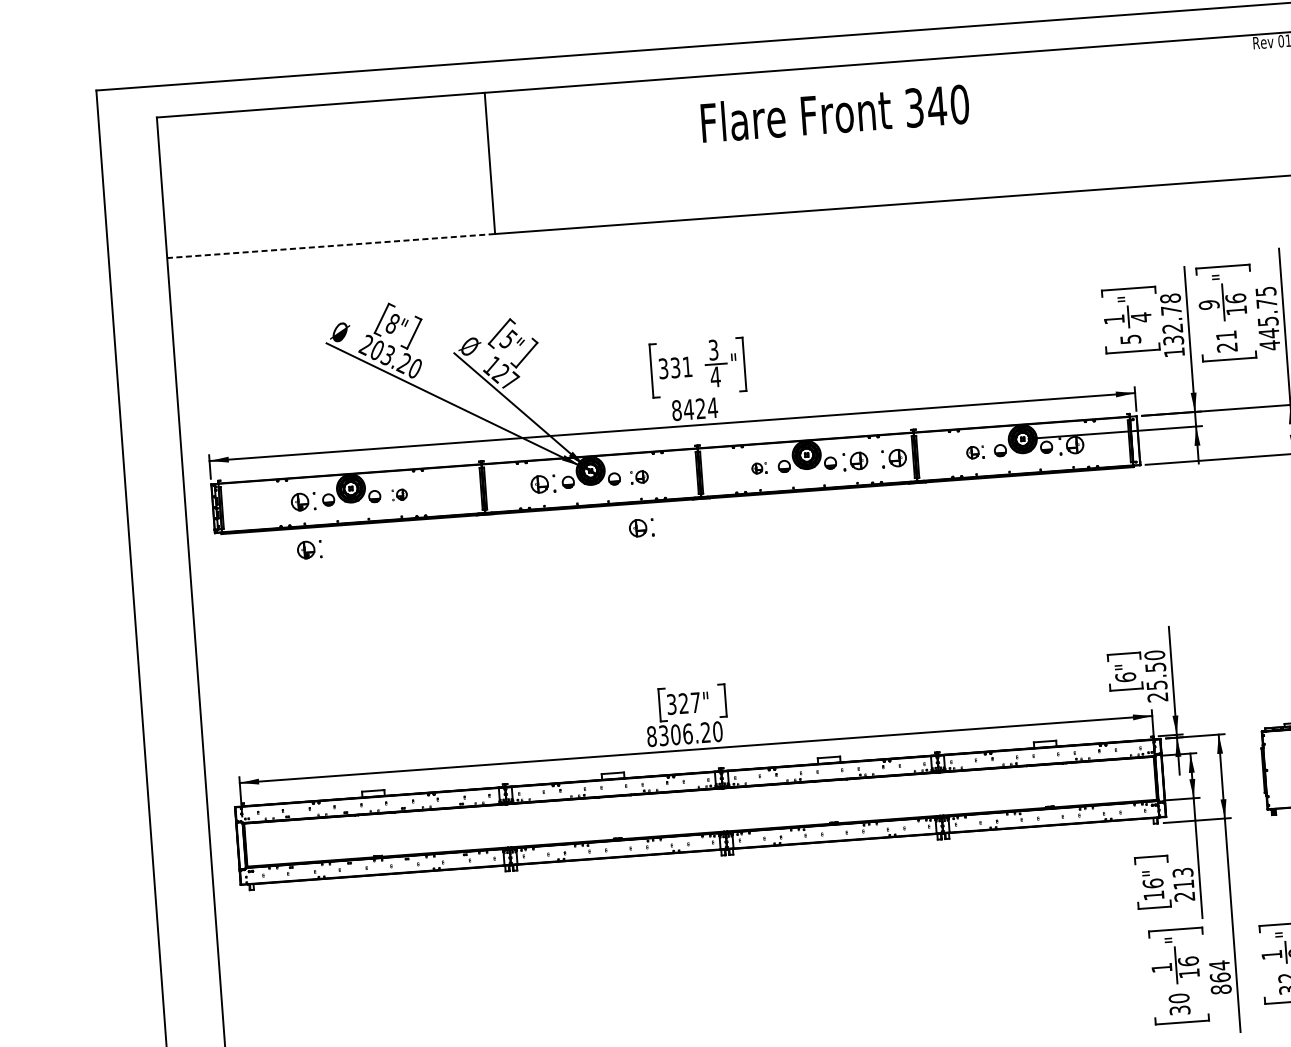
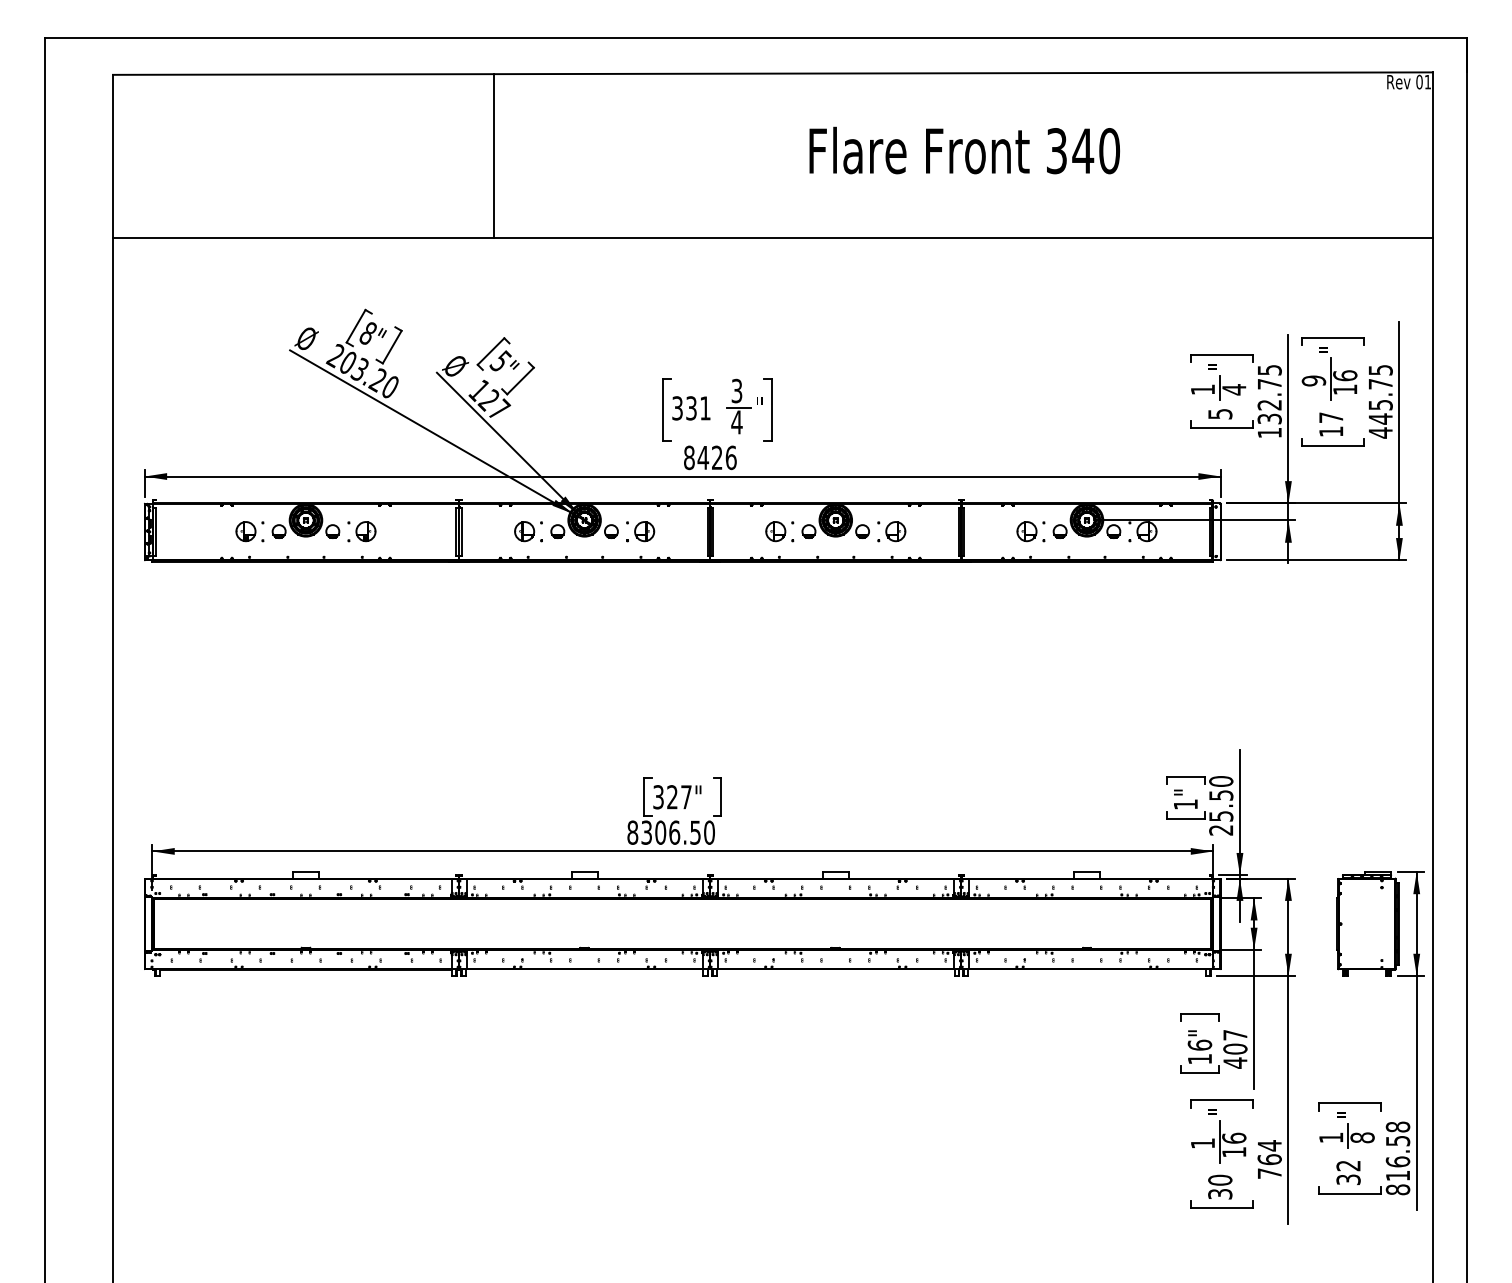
text: (835, 113) -> (964, 150), moved
line: (331, 246) -> (303, 238), dashed -> solid
text: (1170, 297) -> (1269, 369), 132.78 -> 132.75
text: (1227, 341) -> (1331, 424), 21 -> 17
text: (712, 407) -> (730, 457), 8424 -> 8426
part: (974, 452) -> (1030, 531), size x1.43
part: (894, 458) -> (936, 531), removed
part: (759, 468) -> (779, 531), size x1.67
part: (639, 477) -> (640, 531), size x1.43
part: (399, 494) -> (361, 531), size x1.67
part: (641, 527) -> (638, 590), removed
part: (309, 549) -> (252, 587), removed
text: (1125, 677) -> (1185, 804), 6" -> 1"
text: (705, 732) -> (695, 832), 8306.20 -> 8306.50
text: (1183, 884) -> (1235, 1049), 213 -> 407
text: (1221, 989) -> (1269, 1173), 864 -> 764

